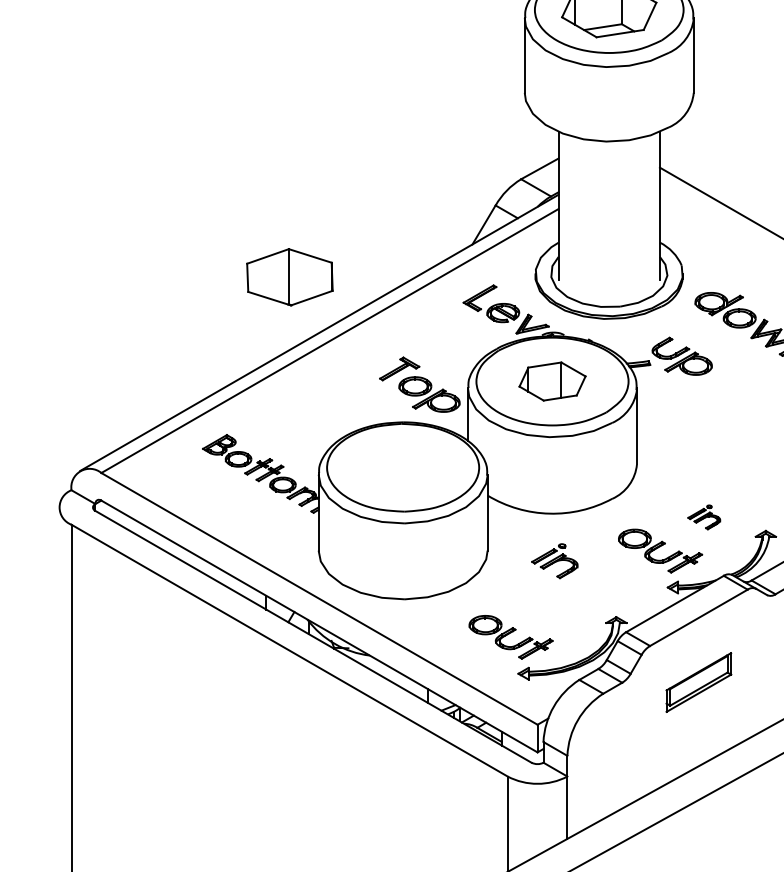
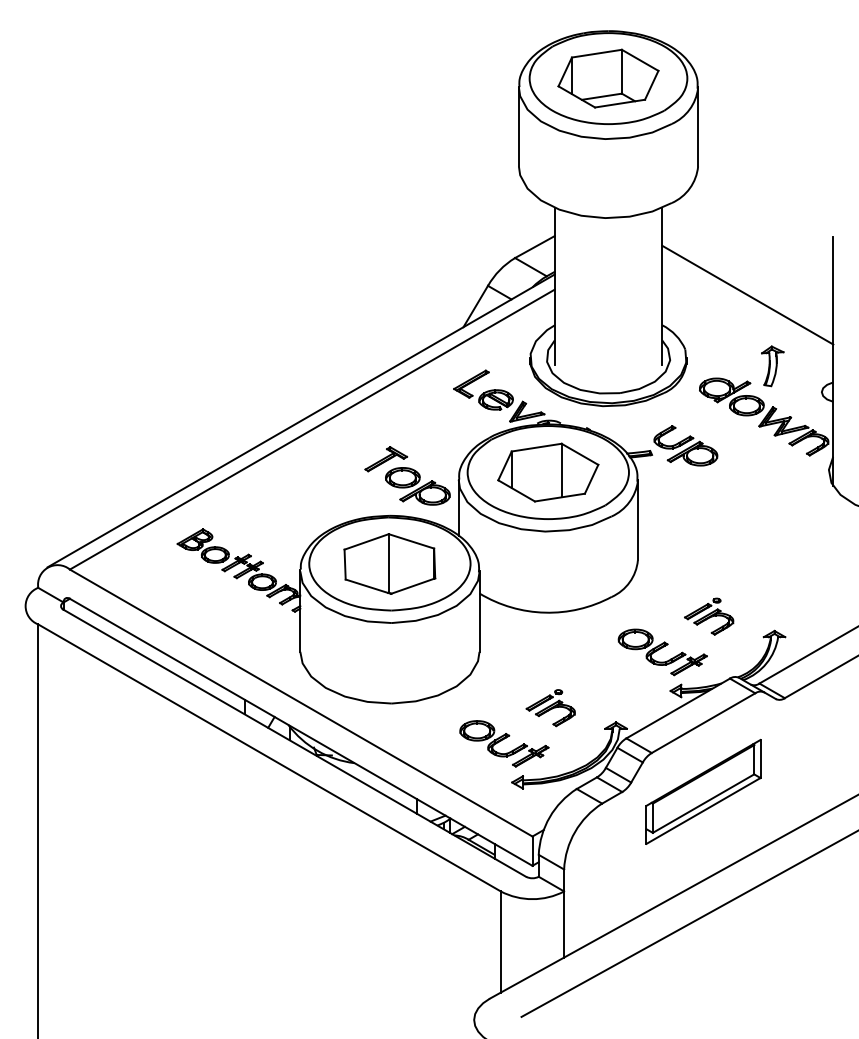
part: (289, 276) -> (389, 563), moved
part: (763, 281) -> (772, 366), added
part: (552, 381) -> (548, 472), size x1.43
part: (704, 517) -> (709, 616), size x1.43
part: (554, 561) -> (550, 708), moved
part: (698, 682) -> (703, 791), size x1.67

